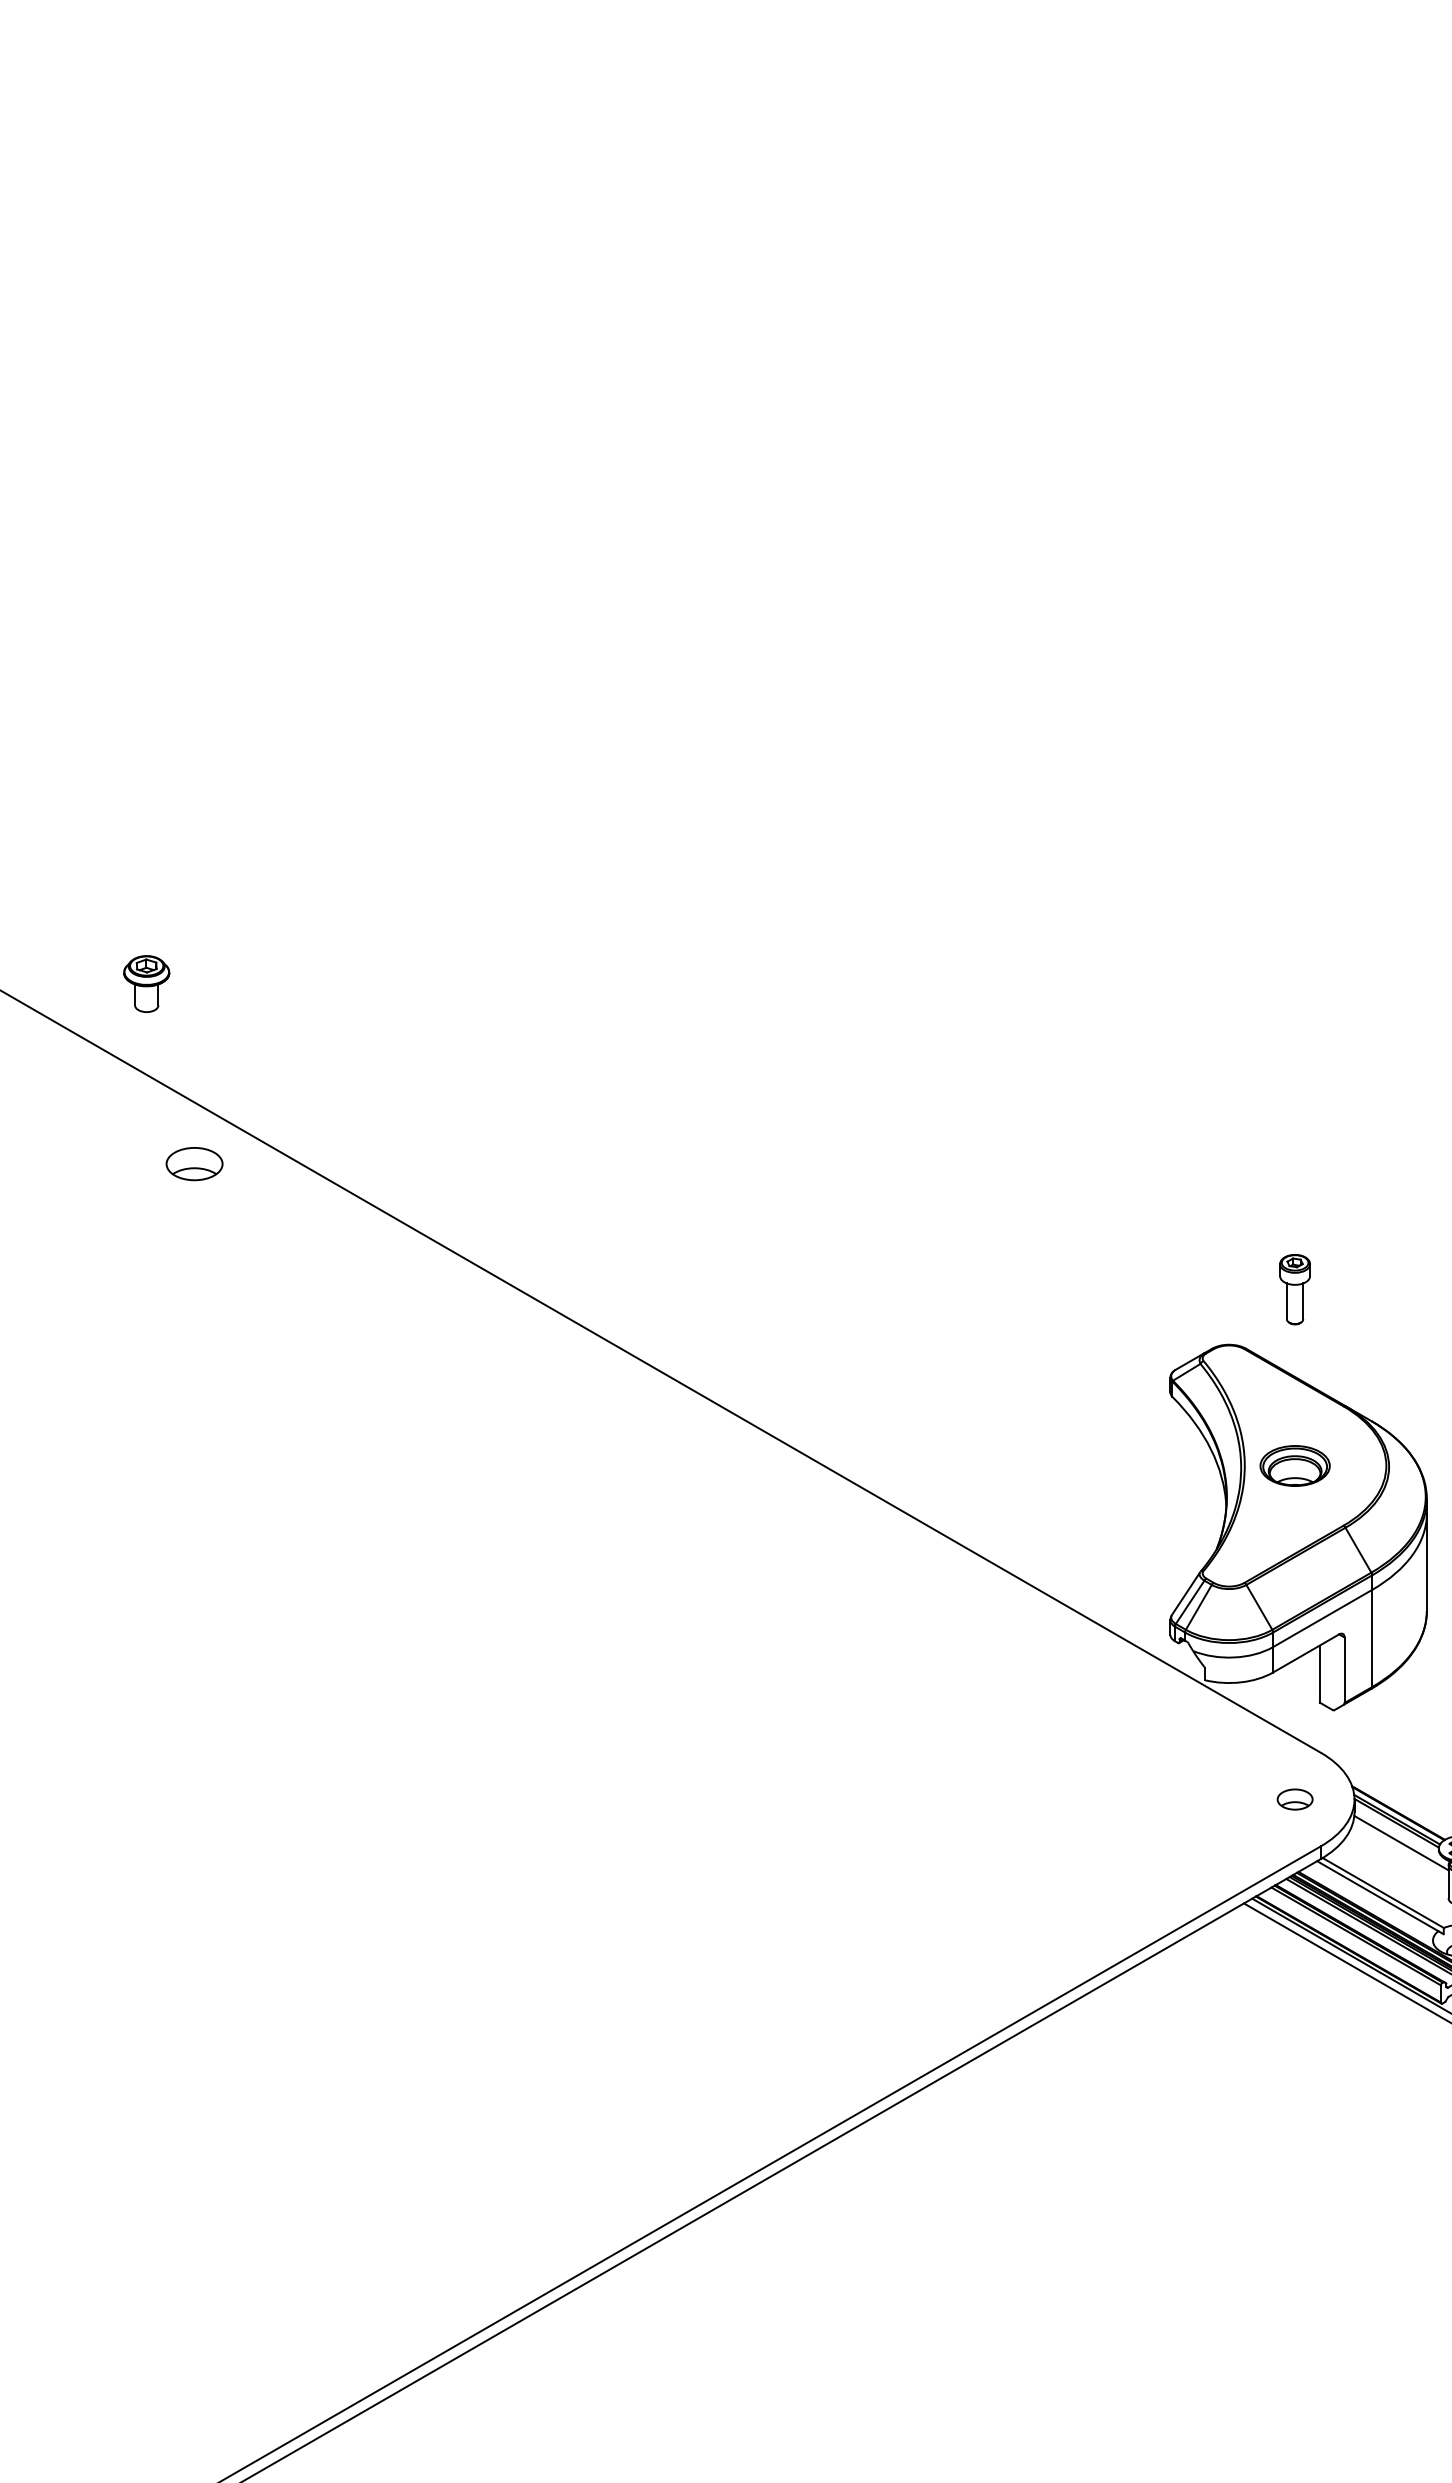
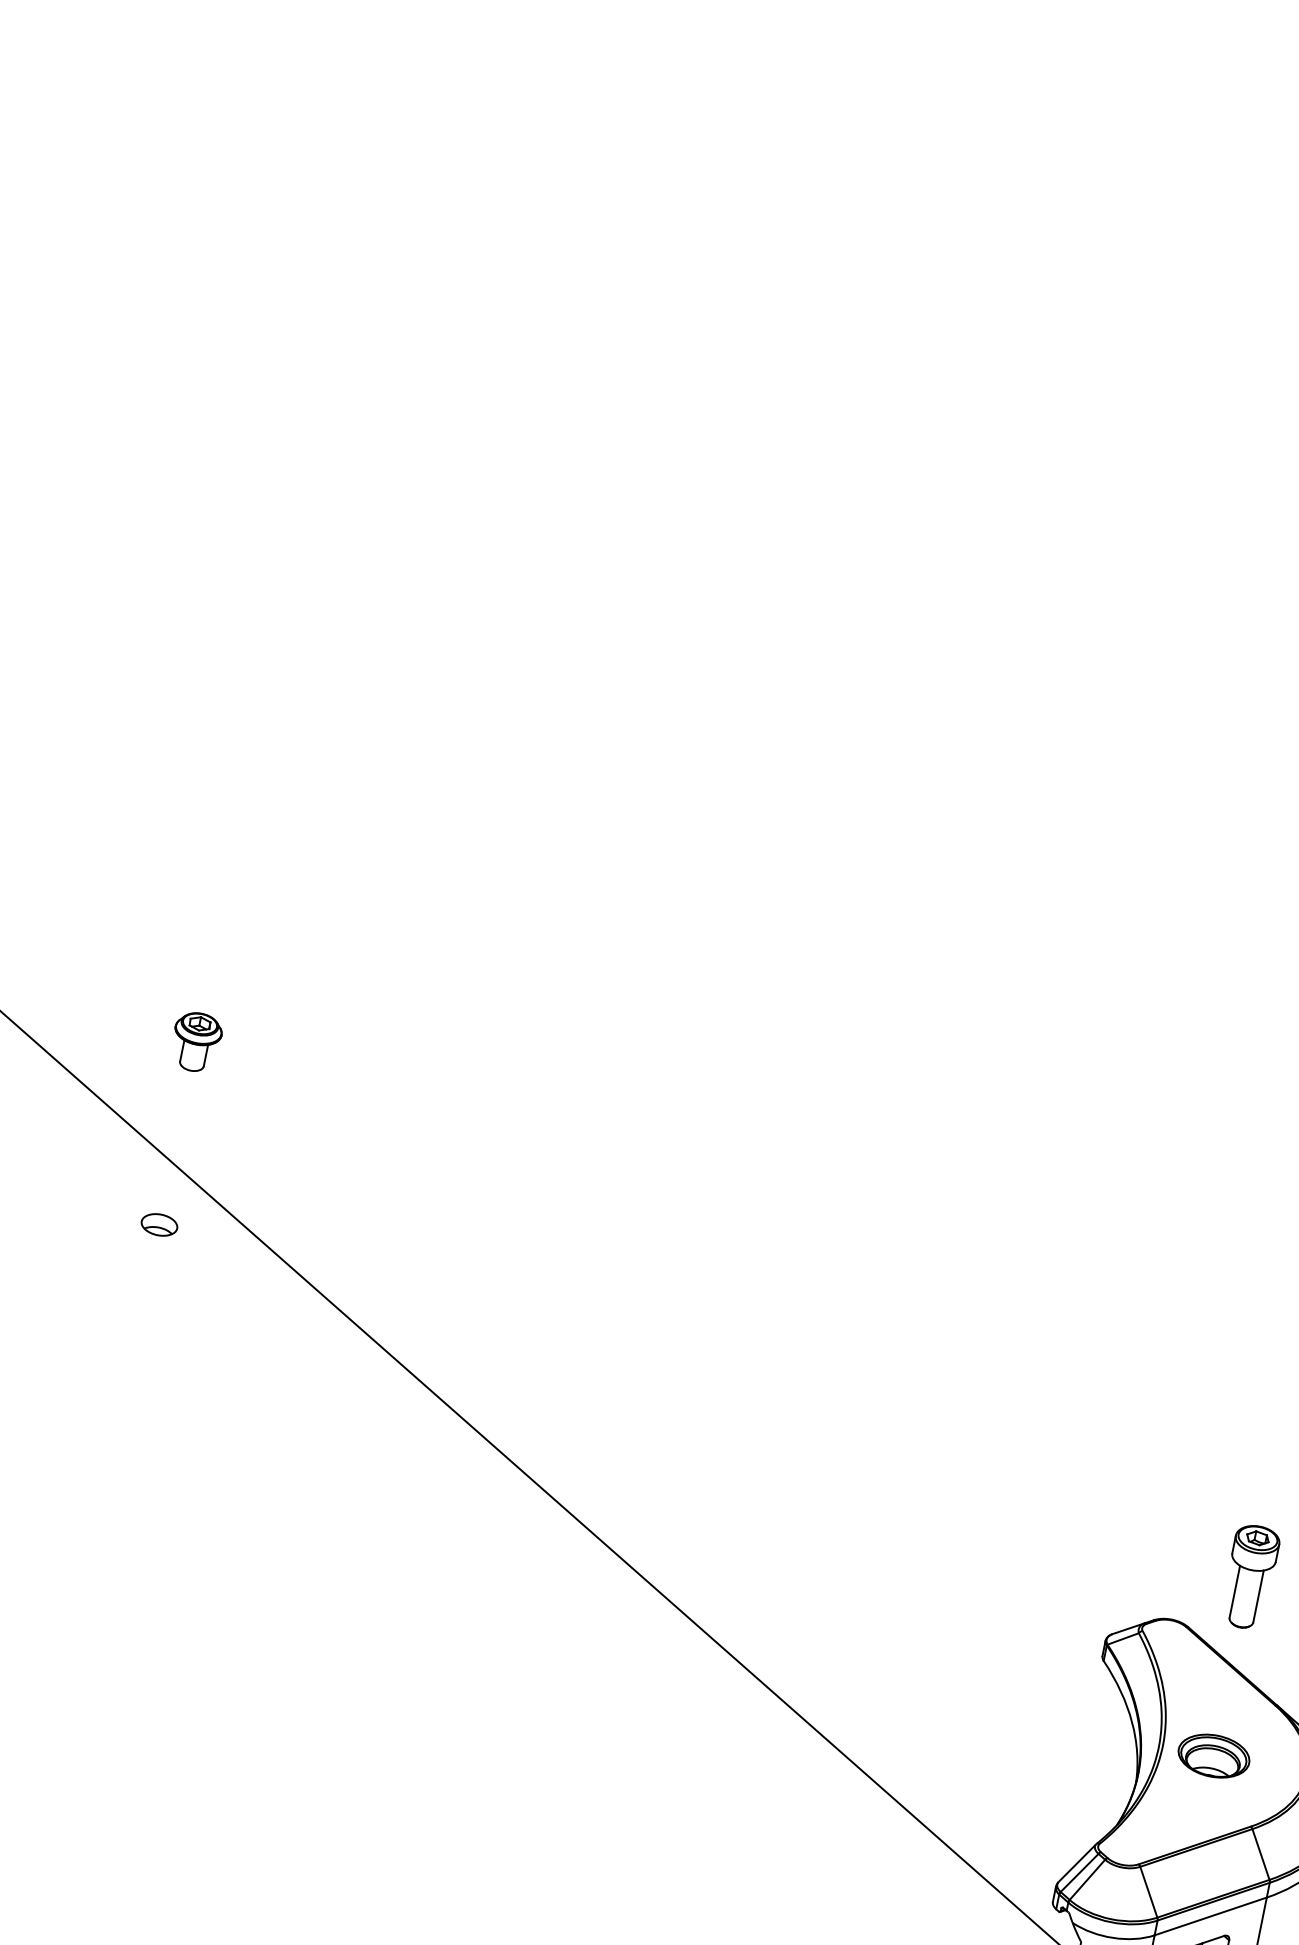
part: (146, 983) -> (196, 1041), moved
part: (194, 1164) -> (159, 1225), size x0.62
part: (1294, 1289) -> (1249, 1576), size x1.43

